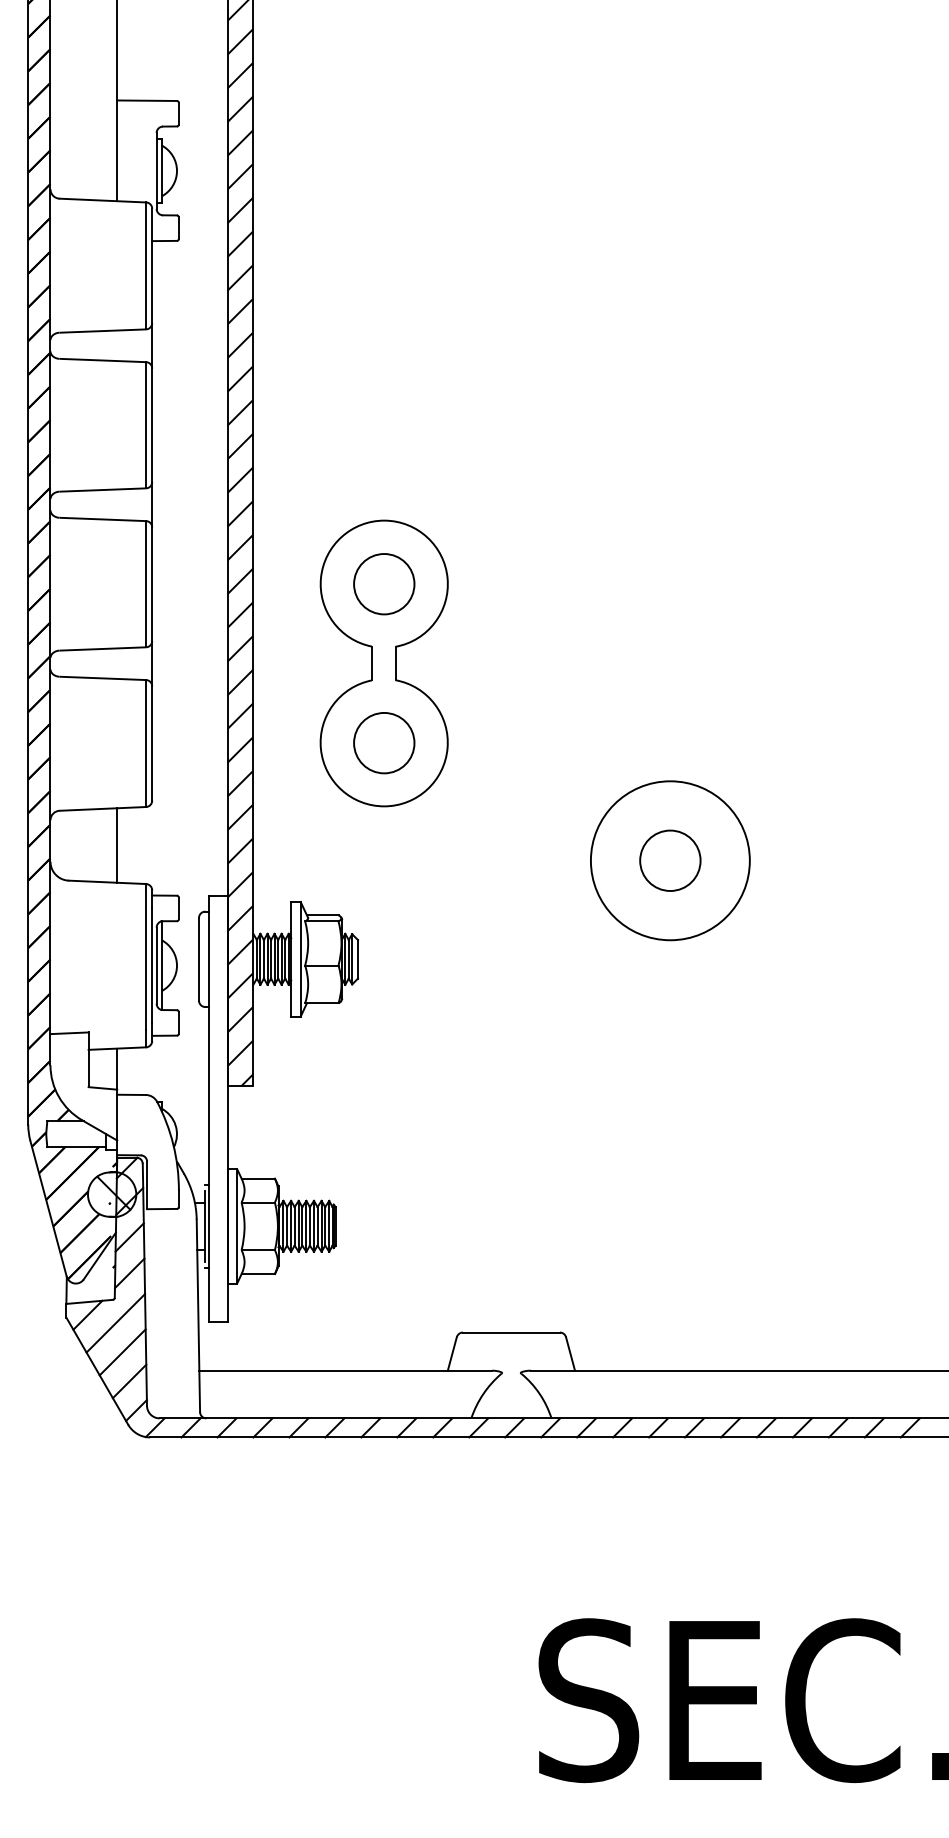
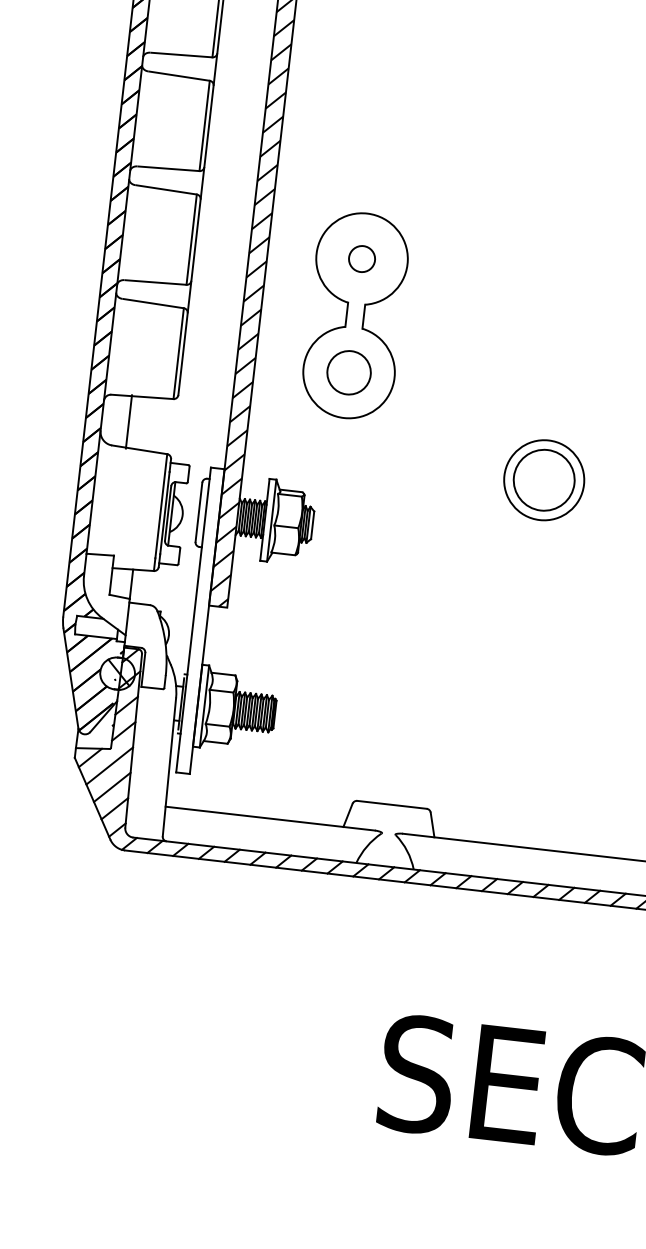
circle: (384, 584) -> (362, 259), size x0.6
line: (117, 845) -> (129, 421), moved
circle: (669, 860) -> (543, 480), size x0.7
circle: (670, 860) -> (544, 480), size x1.4

